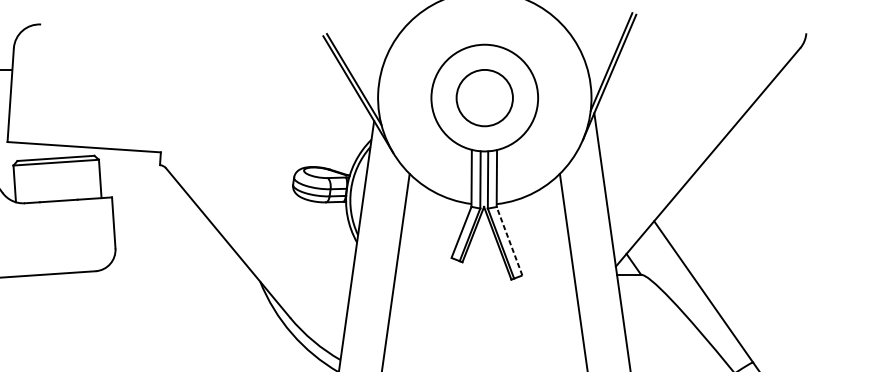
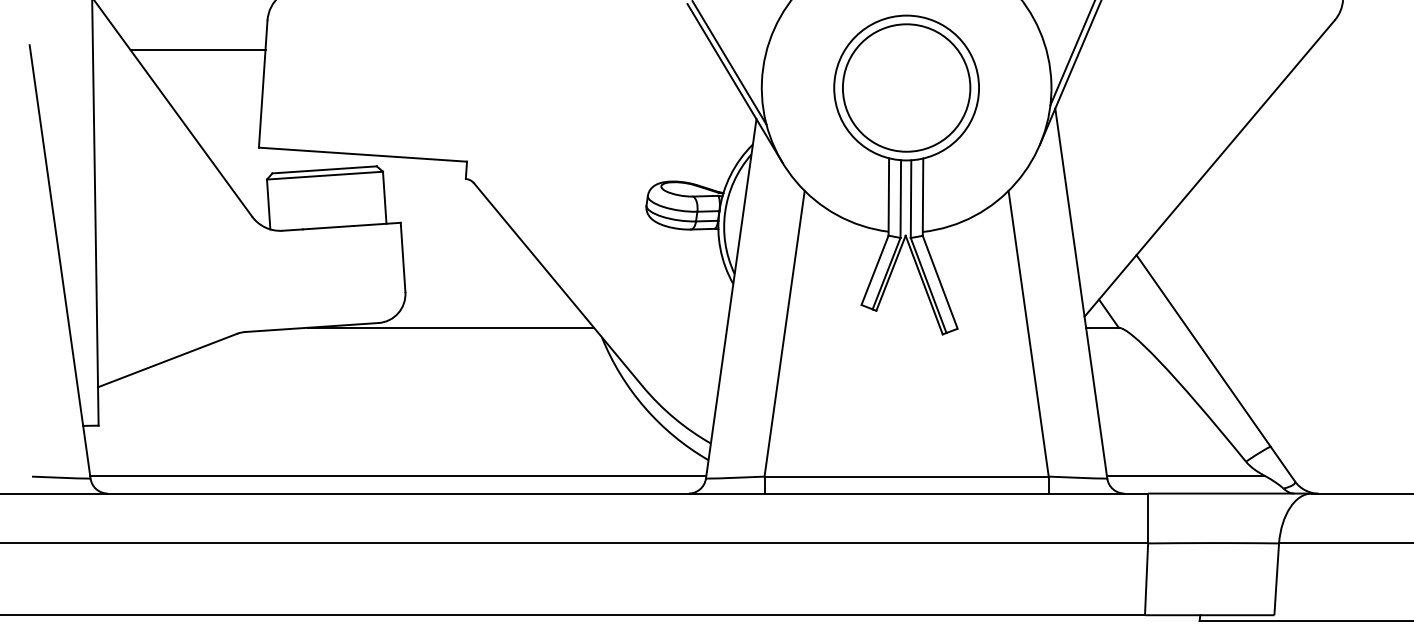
circle: (484, 97) -> (906, 87), size x1.67
line: (509, 241) -> (940, 282), dashed -> solid
line: (149, 274) -> (451, 327), added

